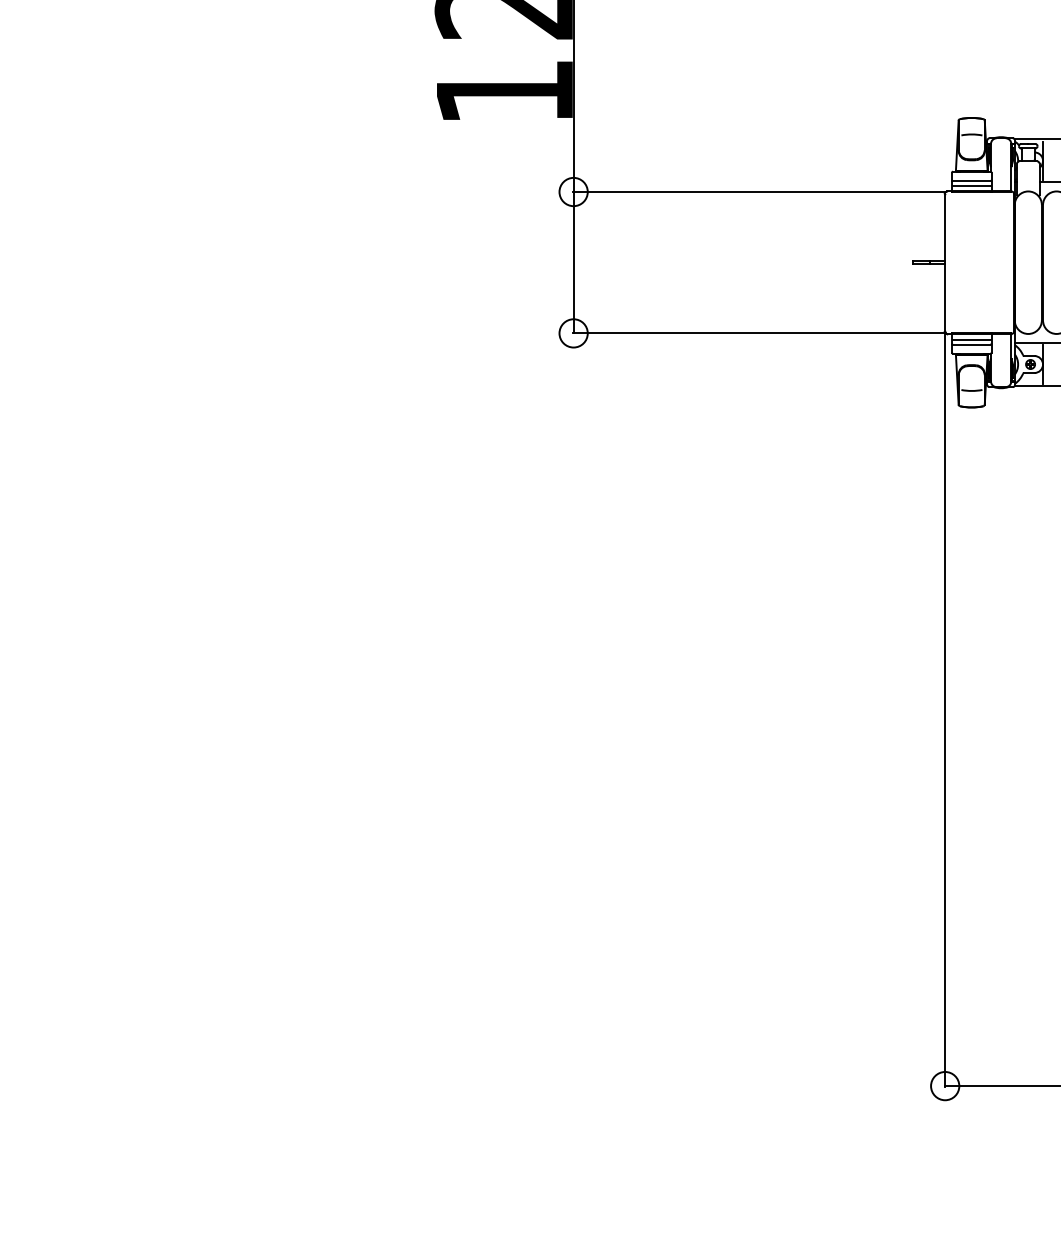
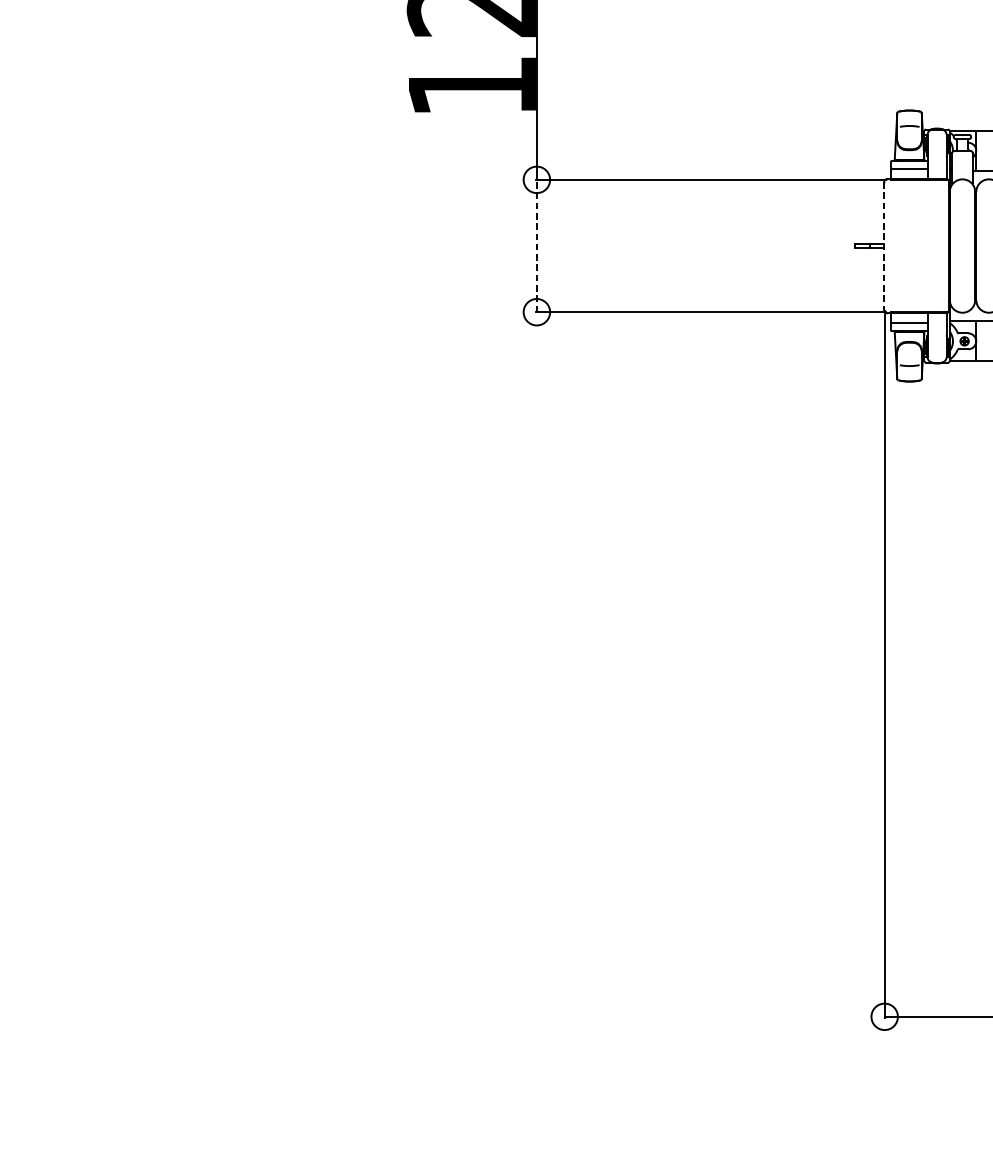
line: (971, 185) -> (909, 173), removed
line: (573, 262) -> (536, 245), solid -> dashed
line: (944, 263) -> (884, 246), solid -> dashed
line: (971, 339) -> (909, 317), removed

